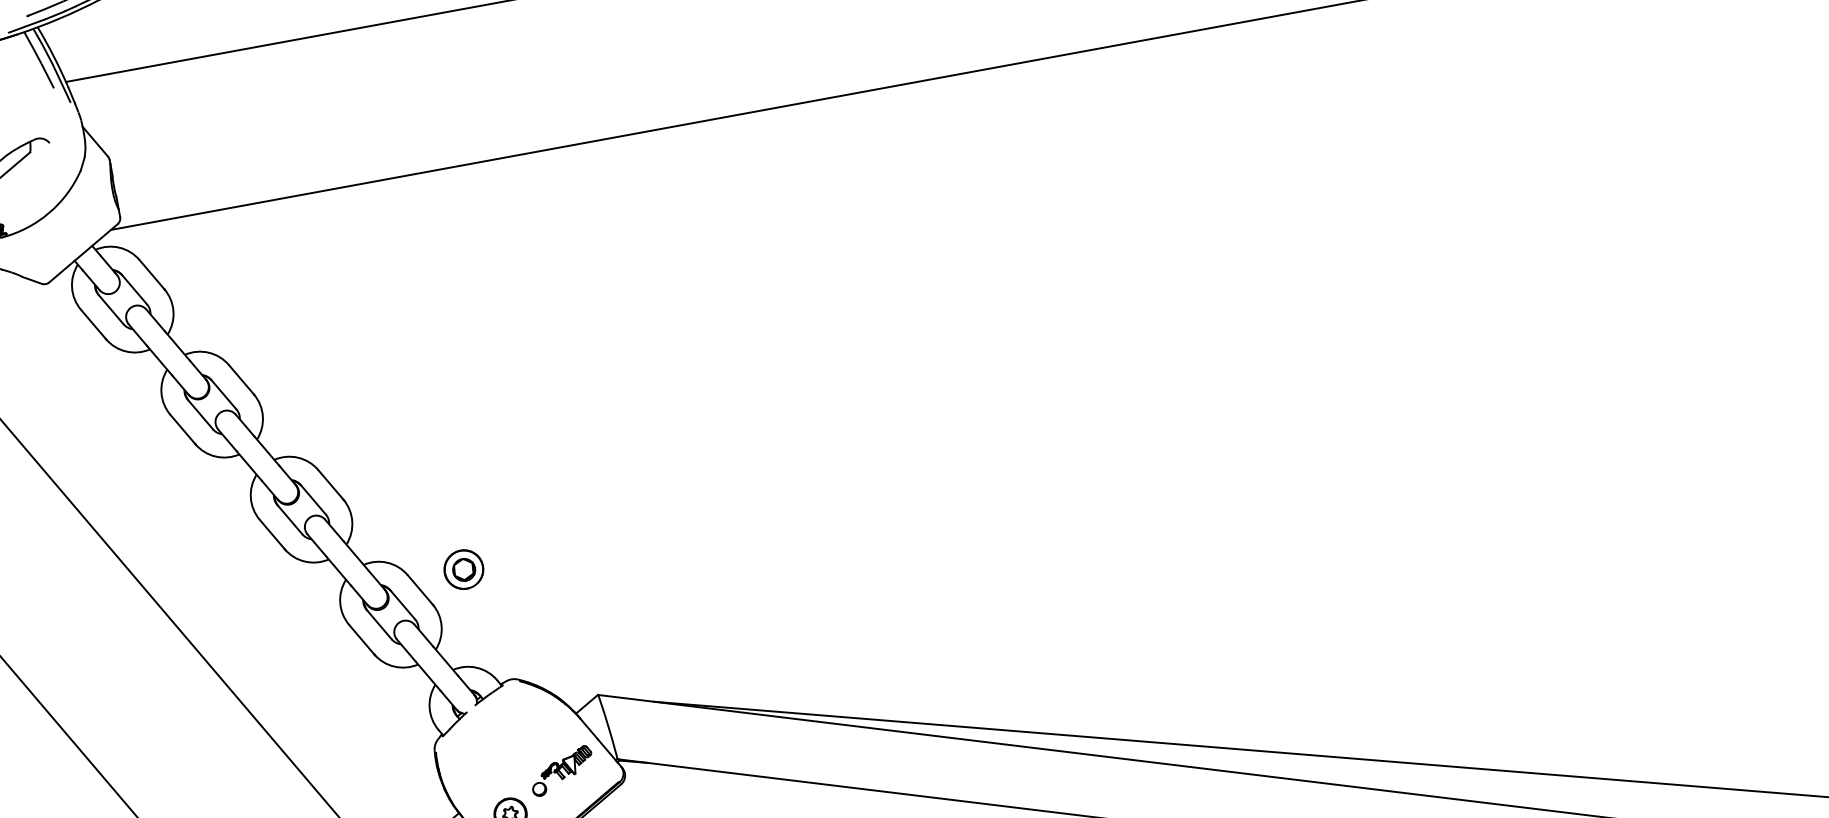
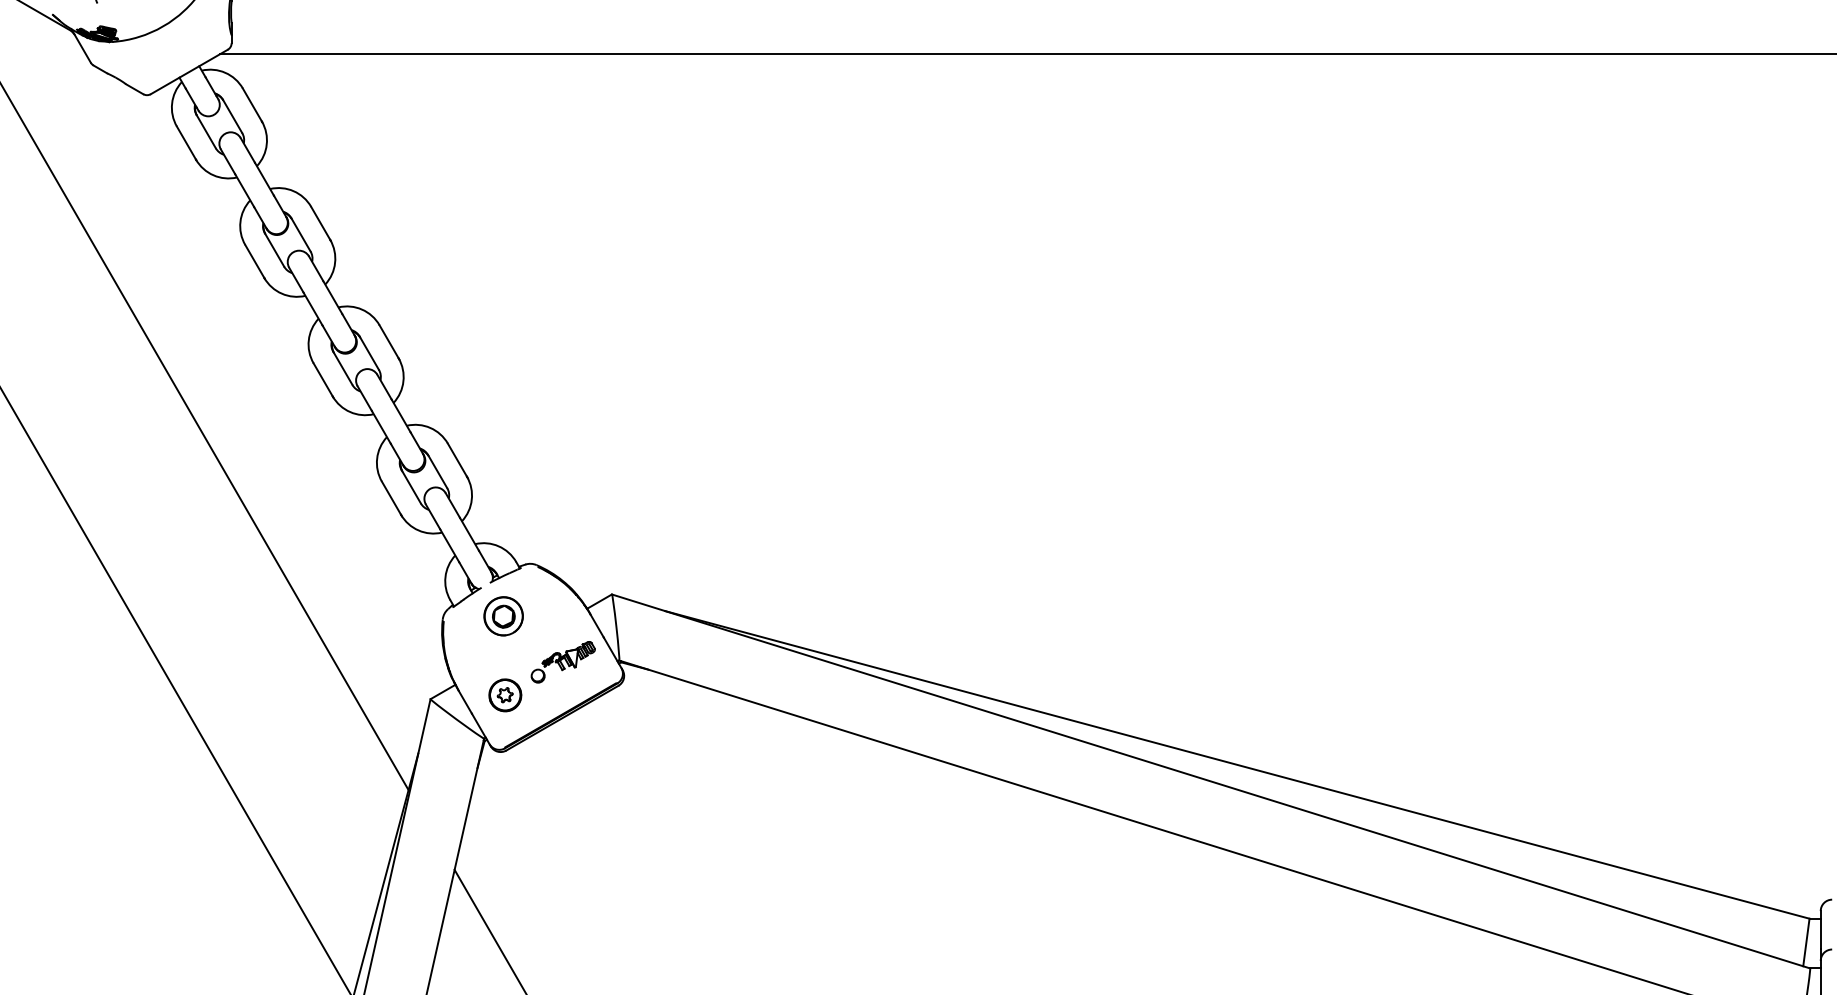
part: (463, 569) -> (503, 616), moved

